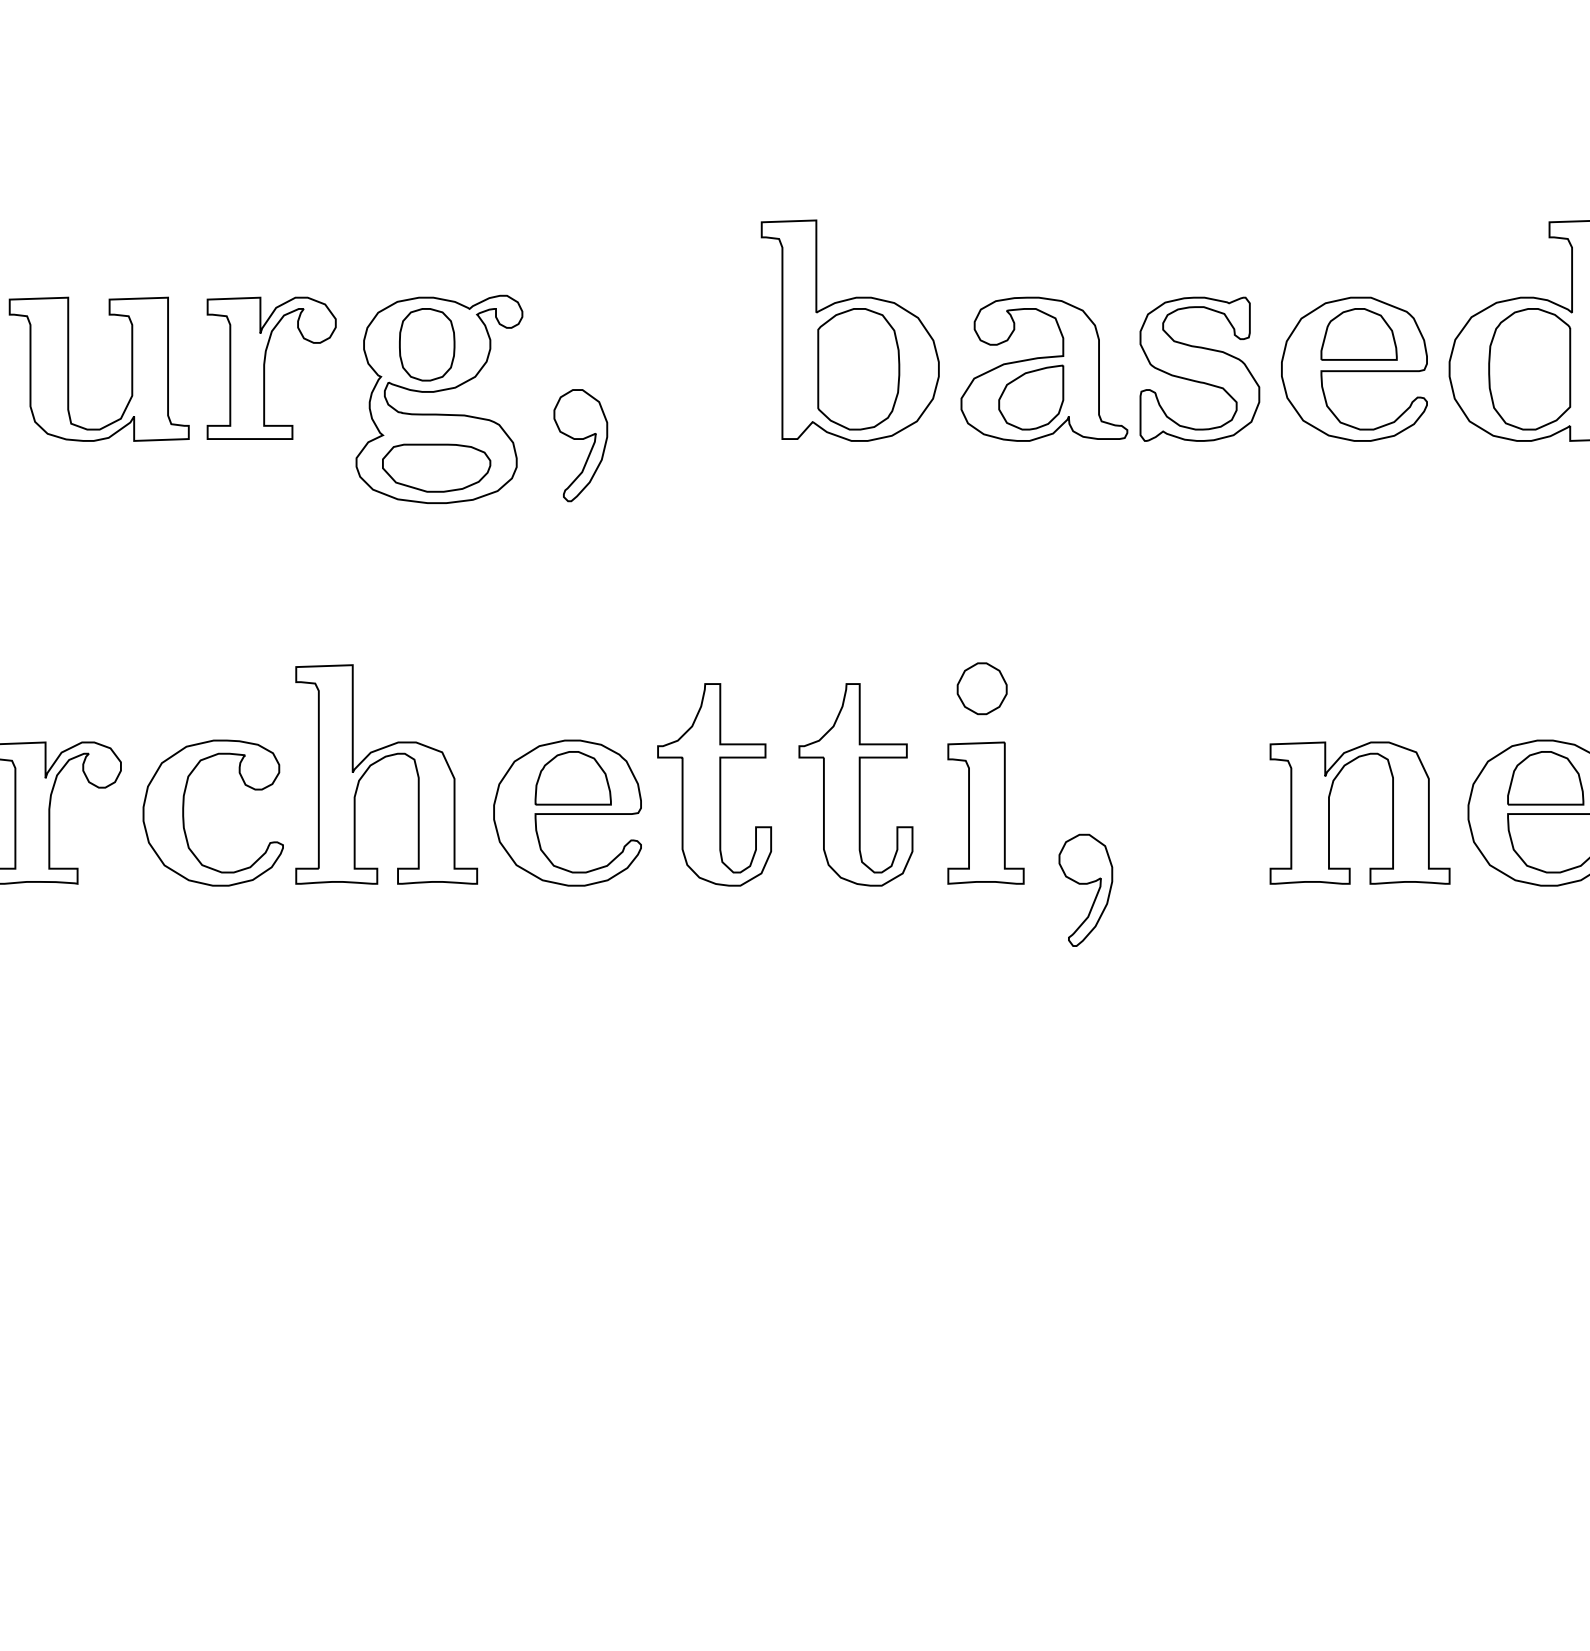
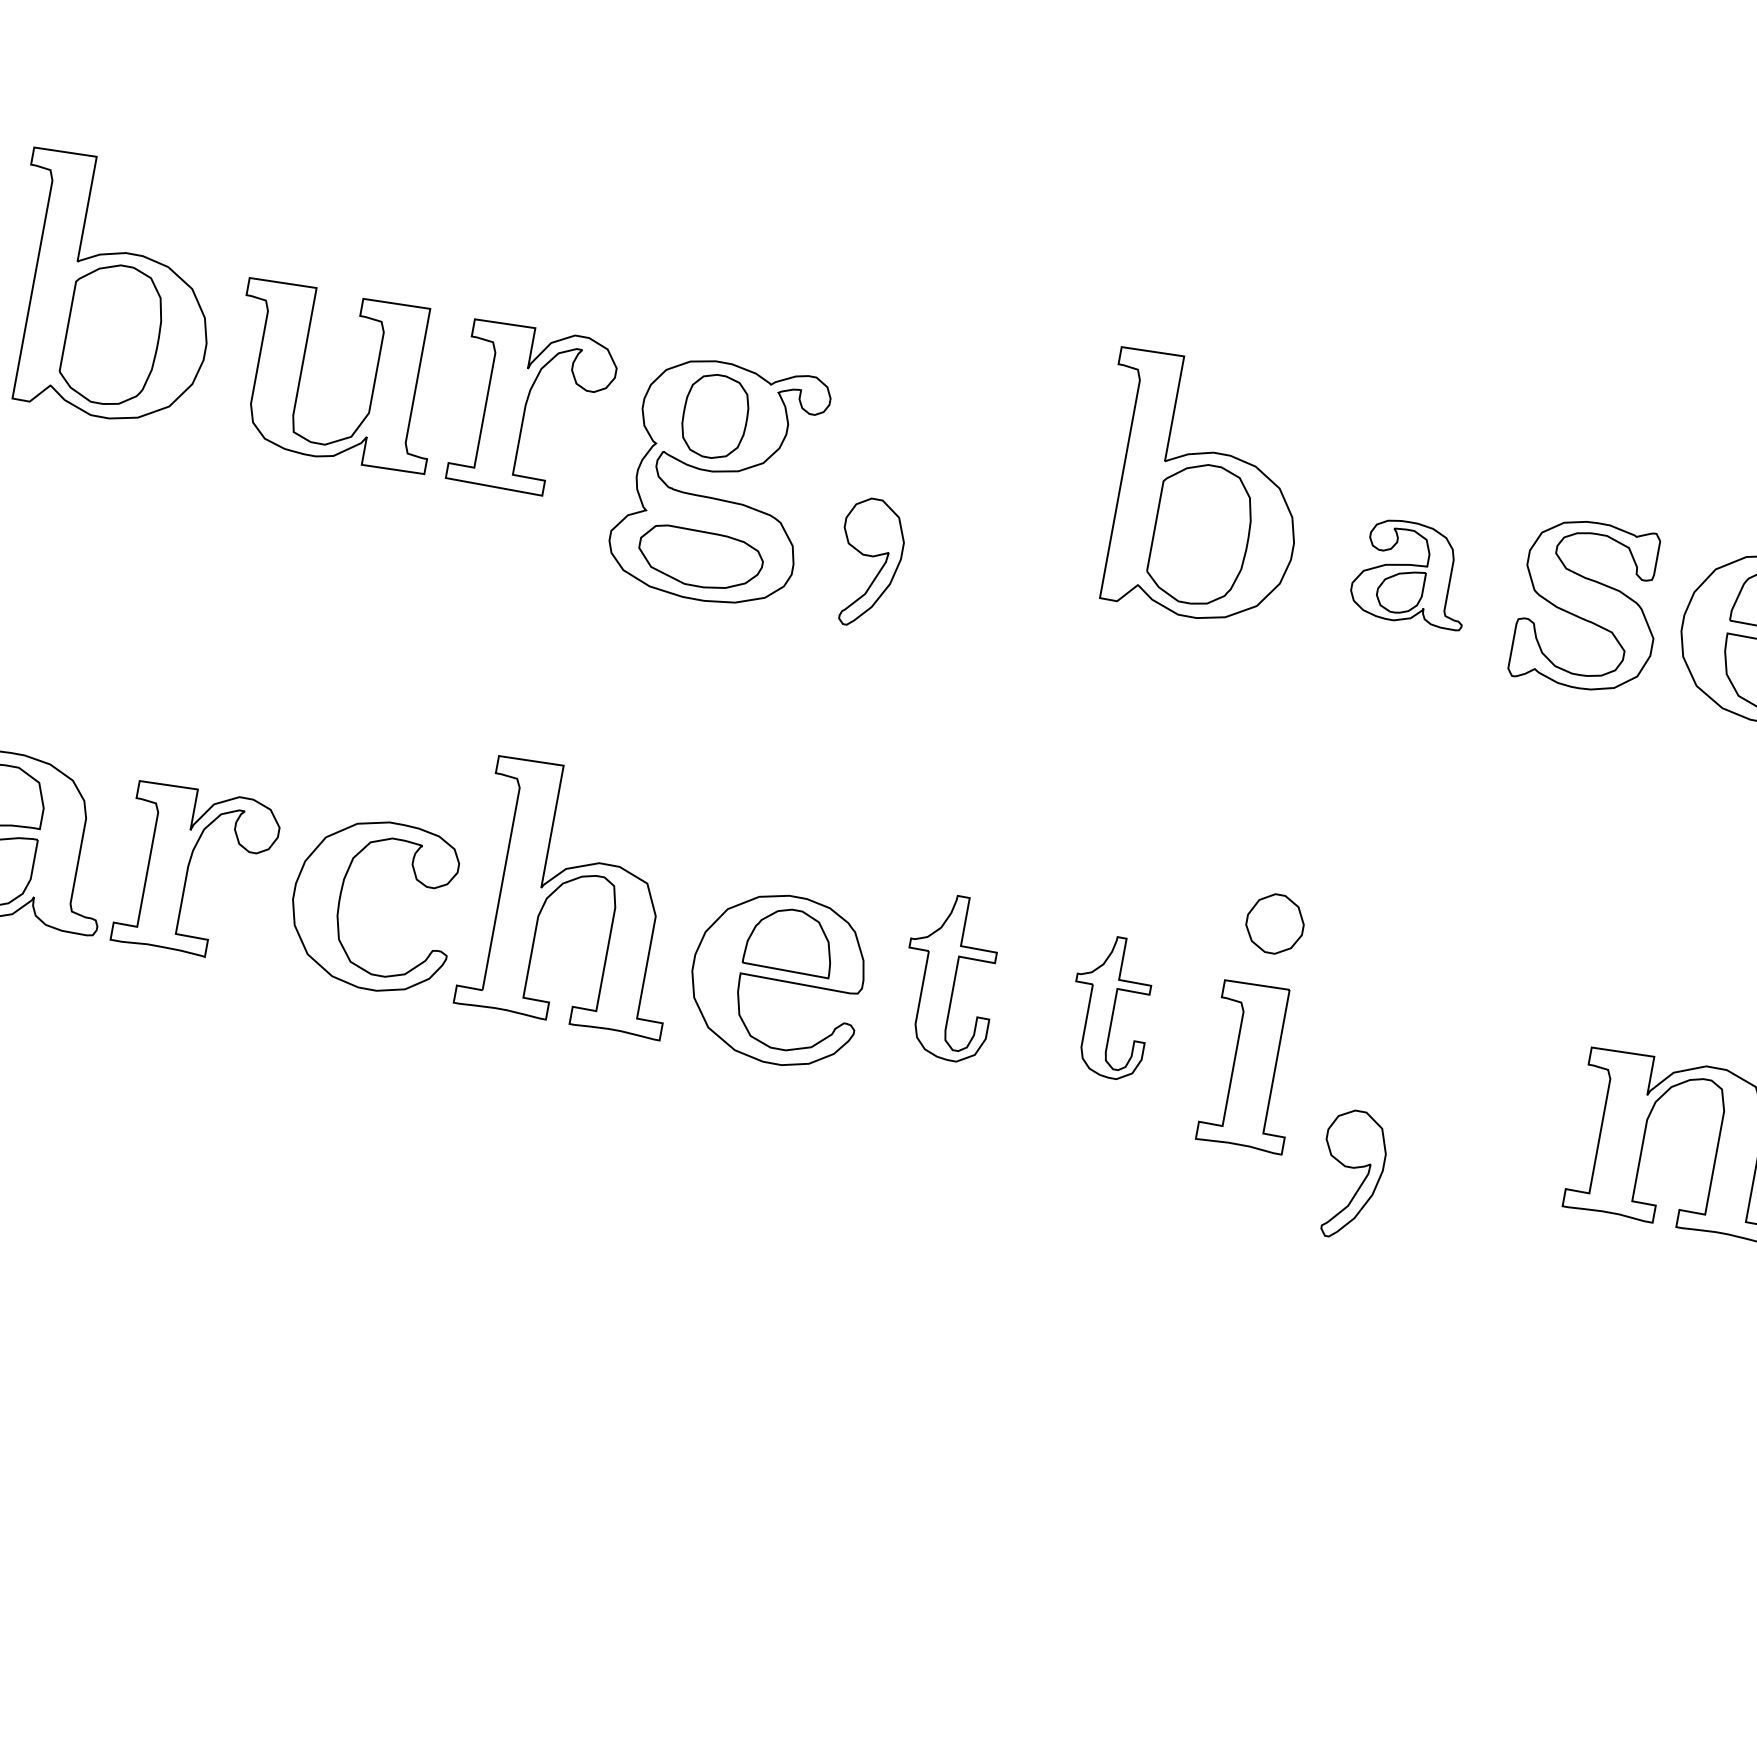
part: (1044, 368) -> (1412, 572), size x0.6
part: (714, 784) -> (950, 977), size x0.7
part: (855, 784) -> (1110, 1006), size x0.6

